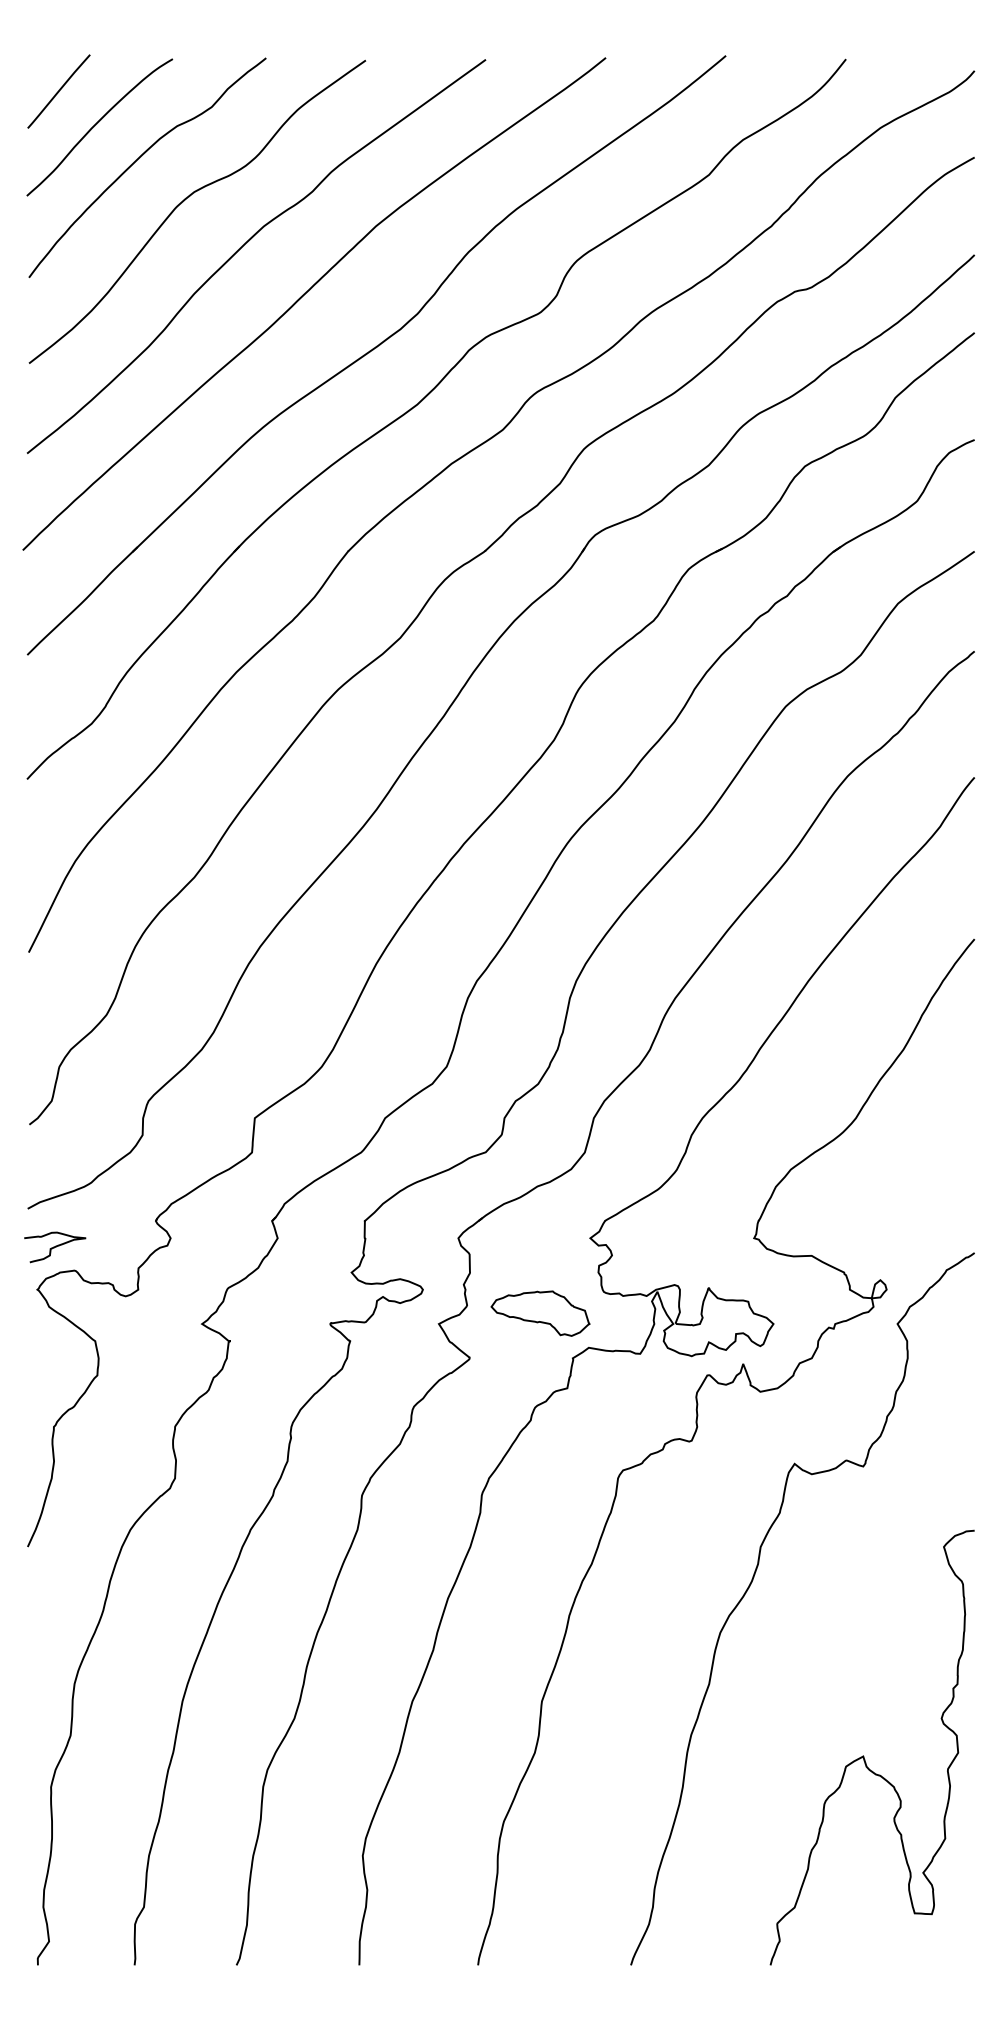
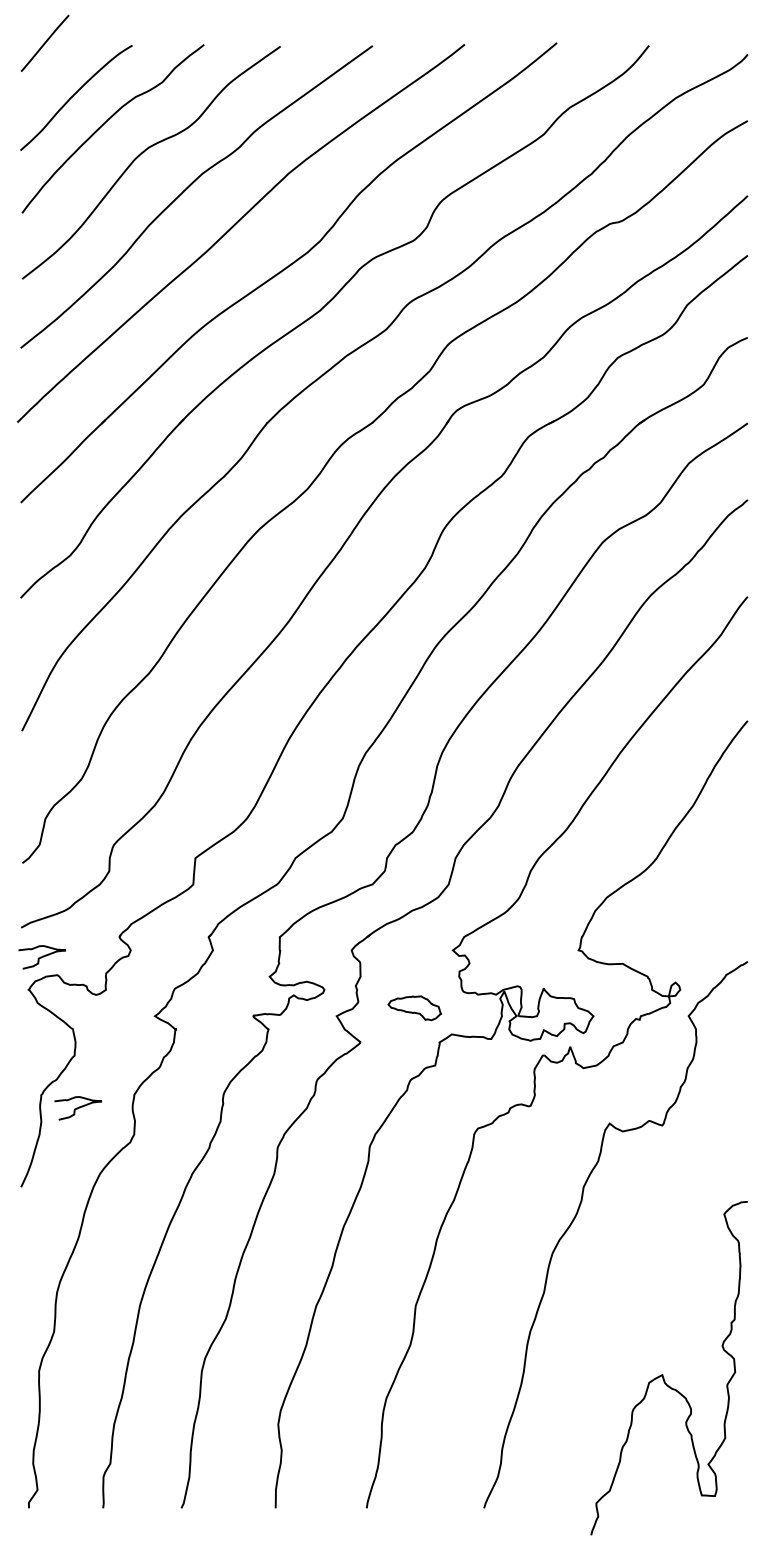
line: (58, 90) -> (44, 42), moved
part: (540, 1314) -> (414, 1008), size x0.7
curve: (101, 1444) -> (77, 1108), added
curve: (864, 1755) -> (663, 1374), moved

